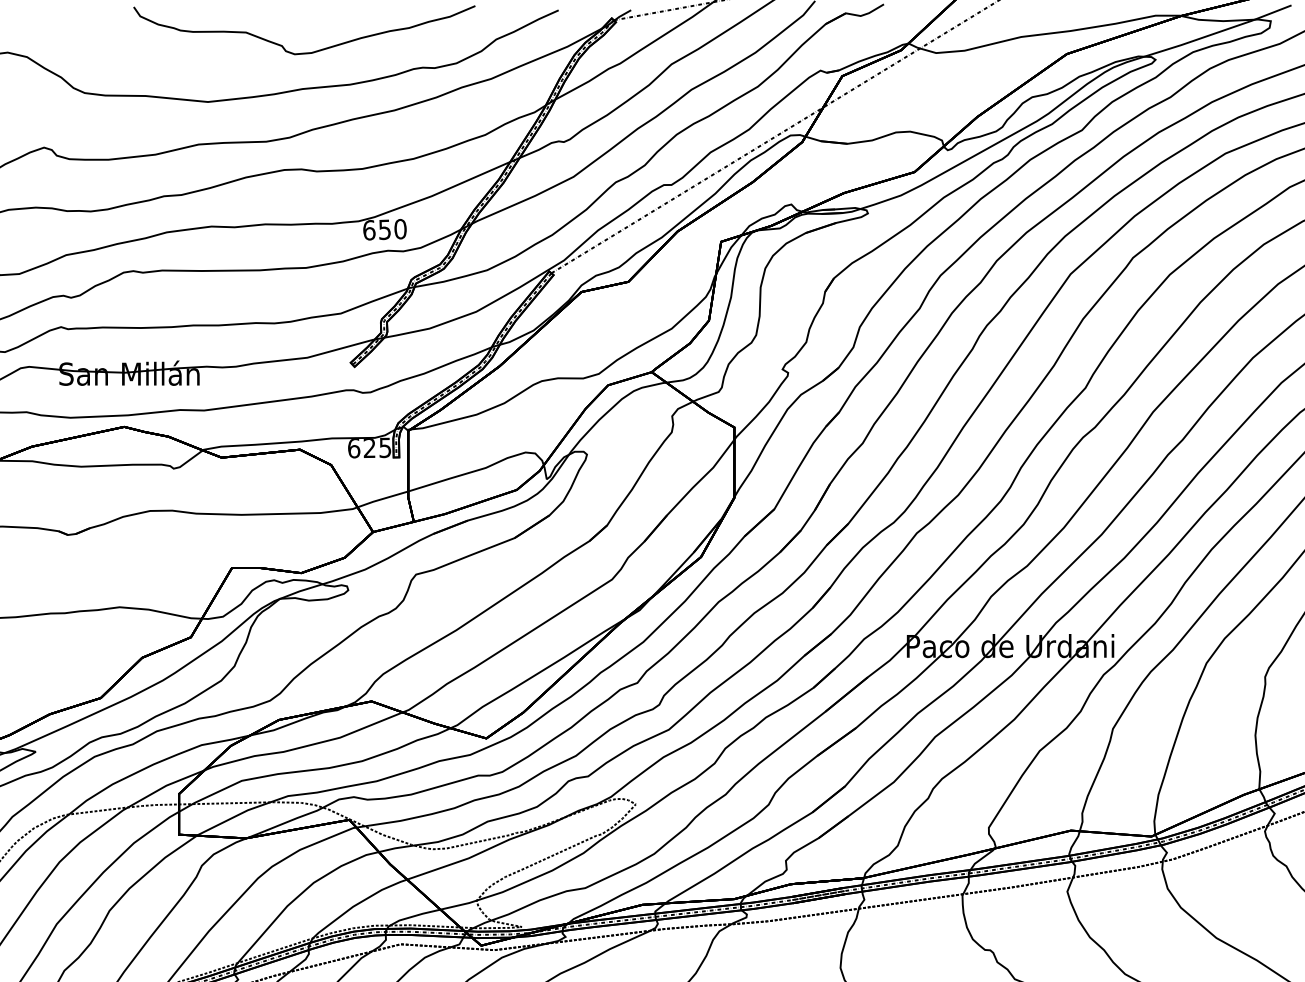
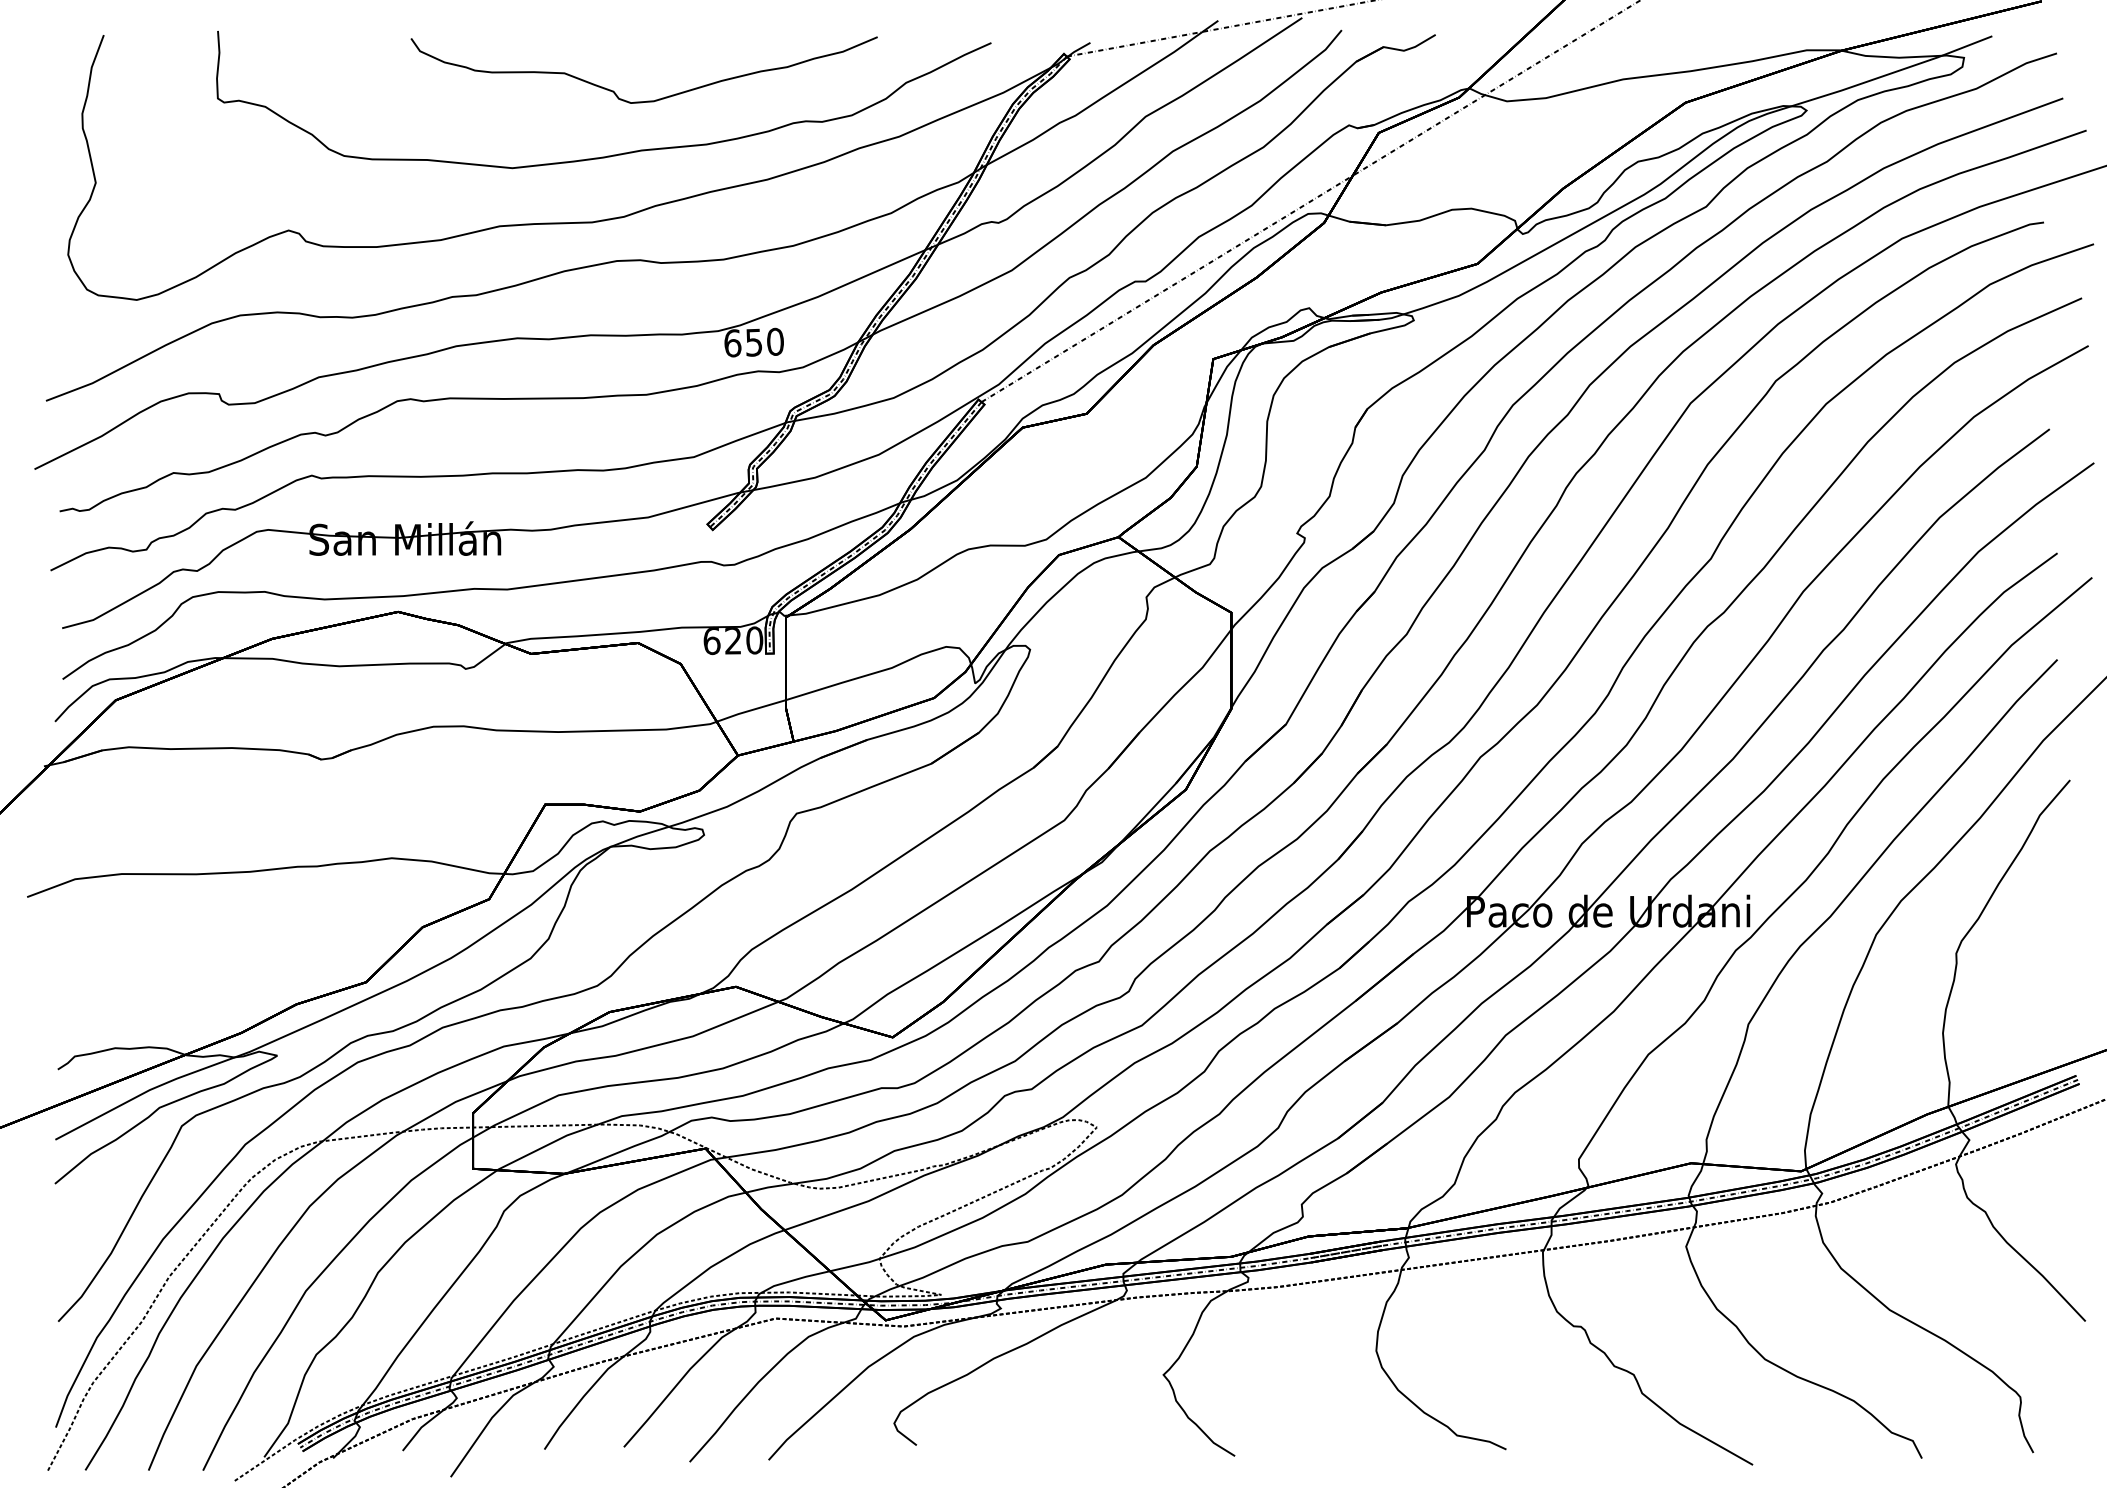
text: (385, 447) -> (754, 640), 625 -> 620

